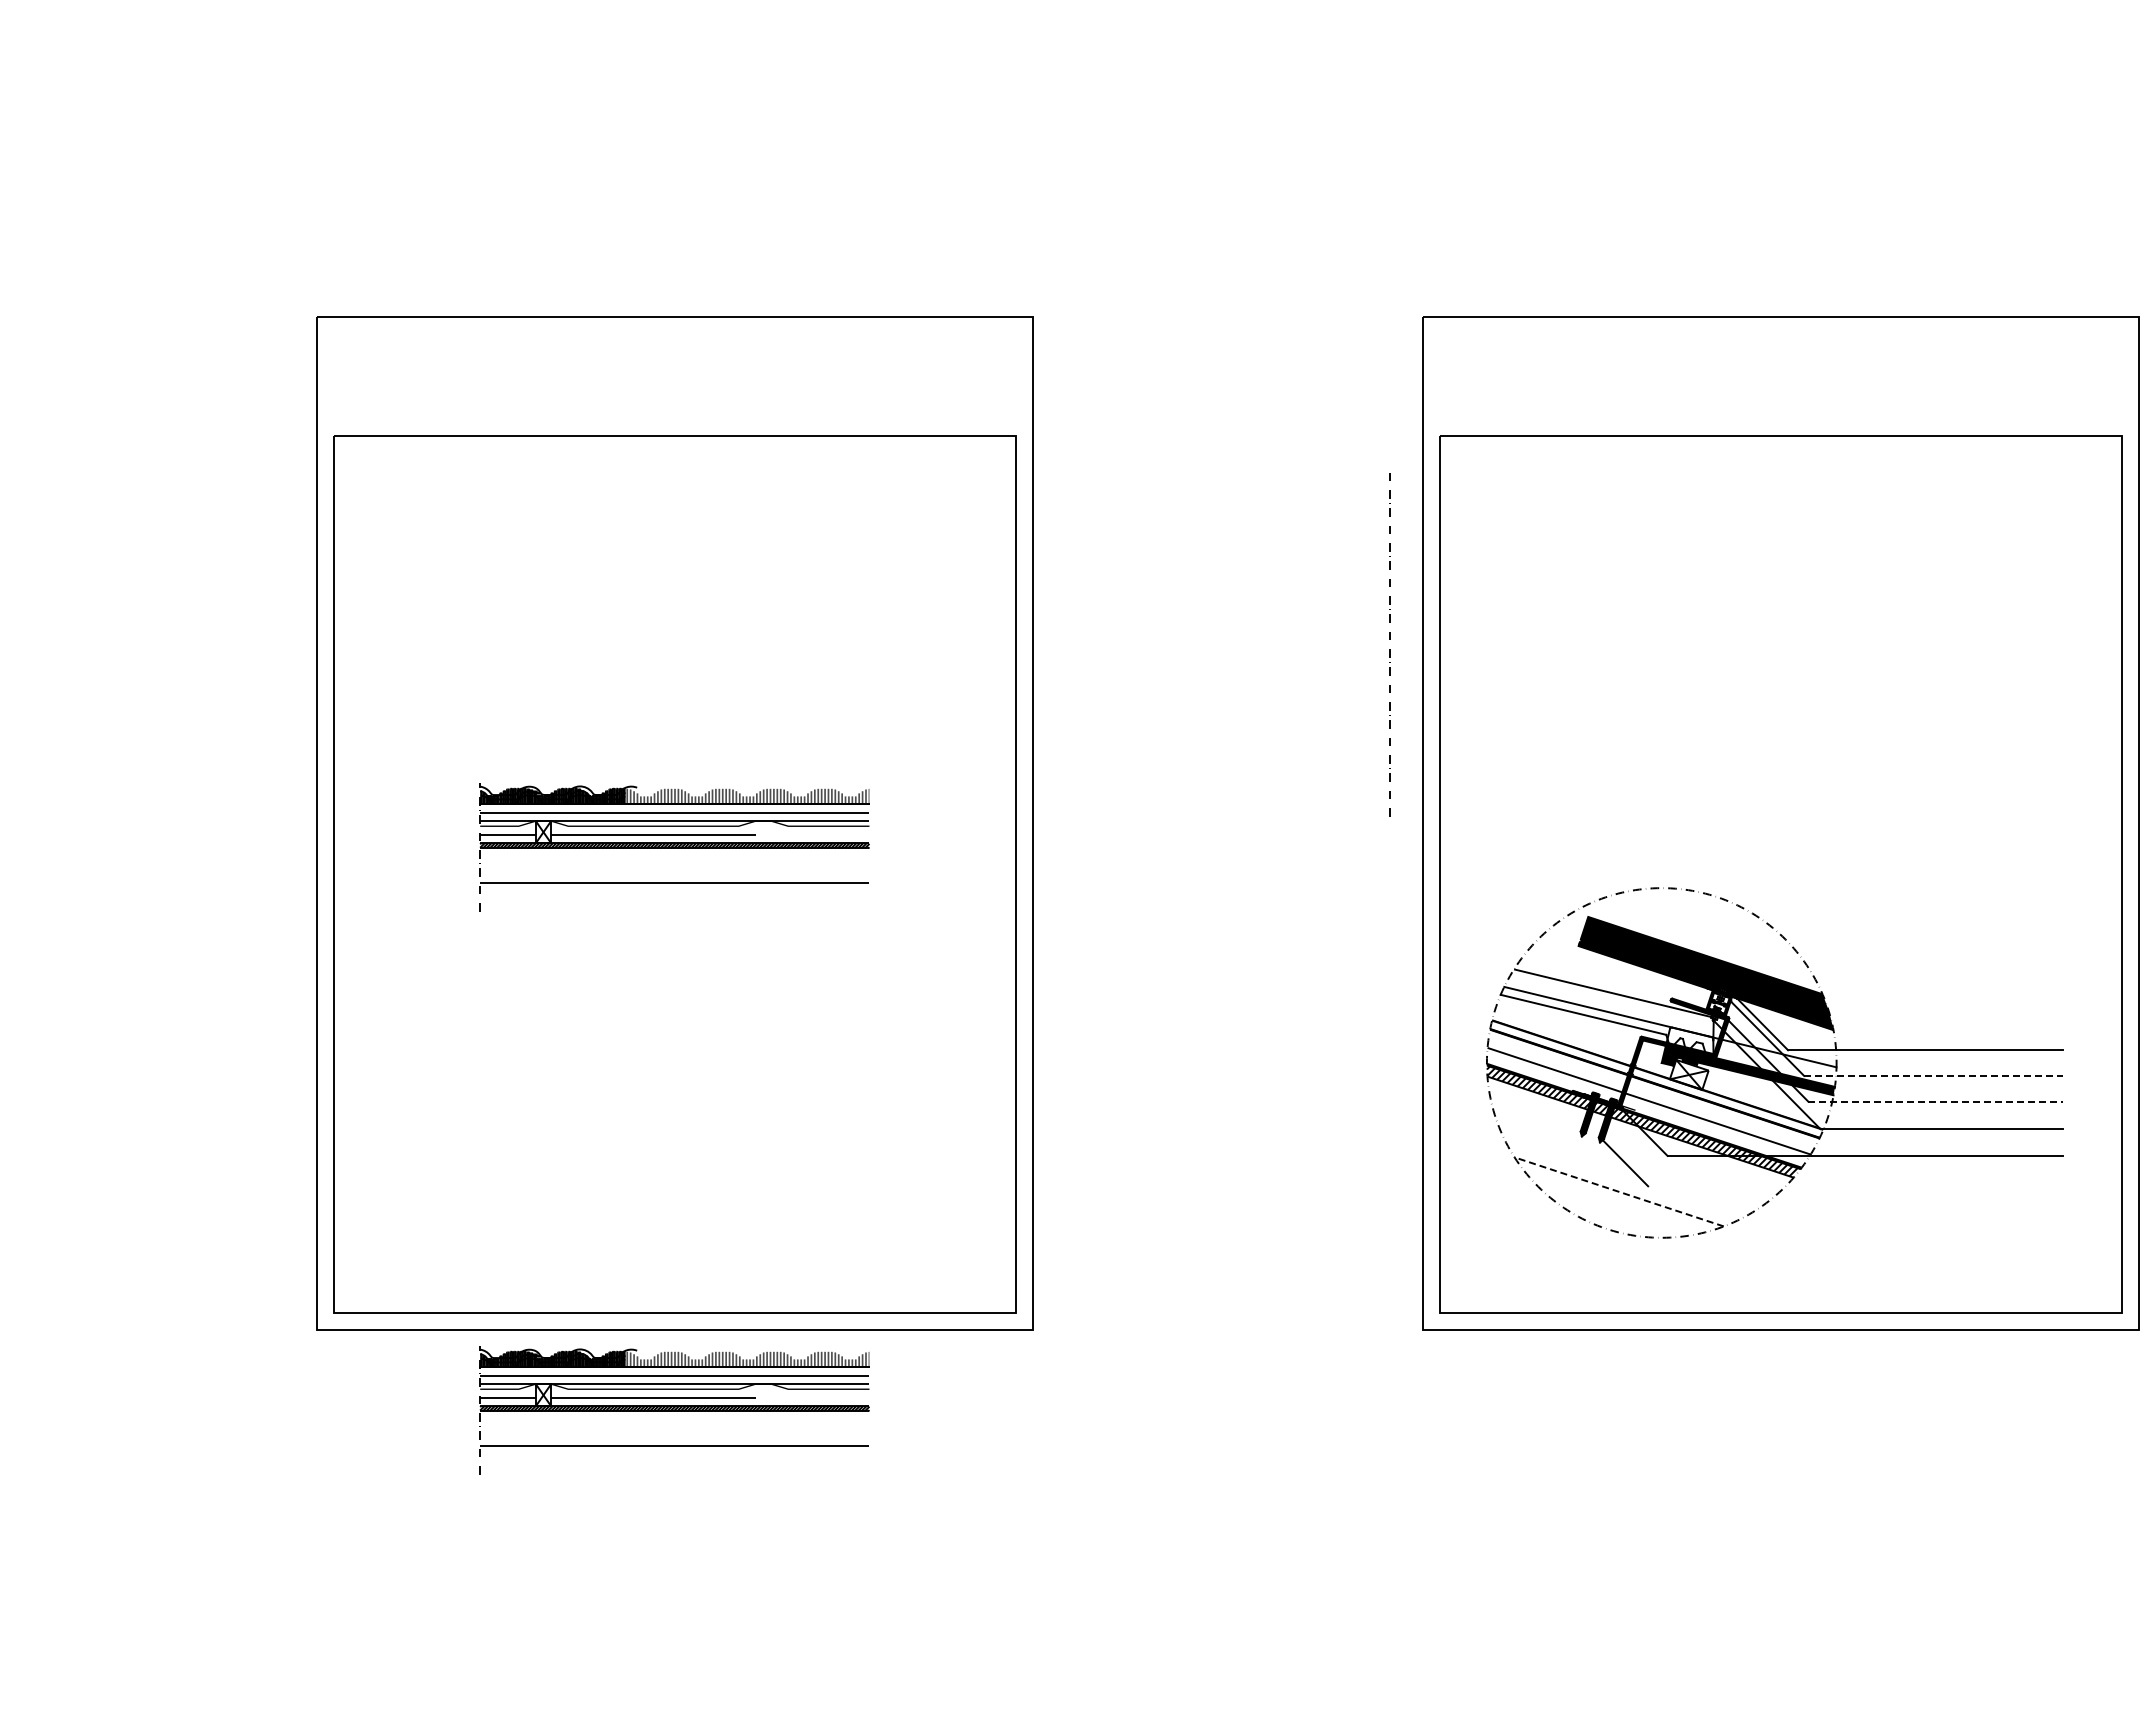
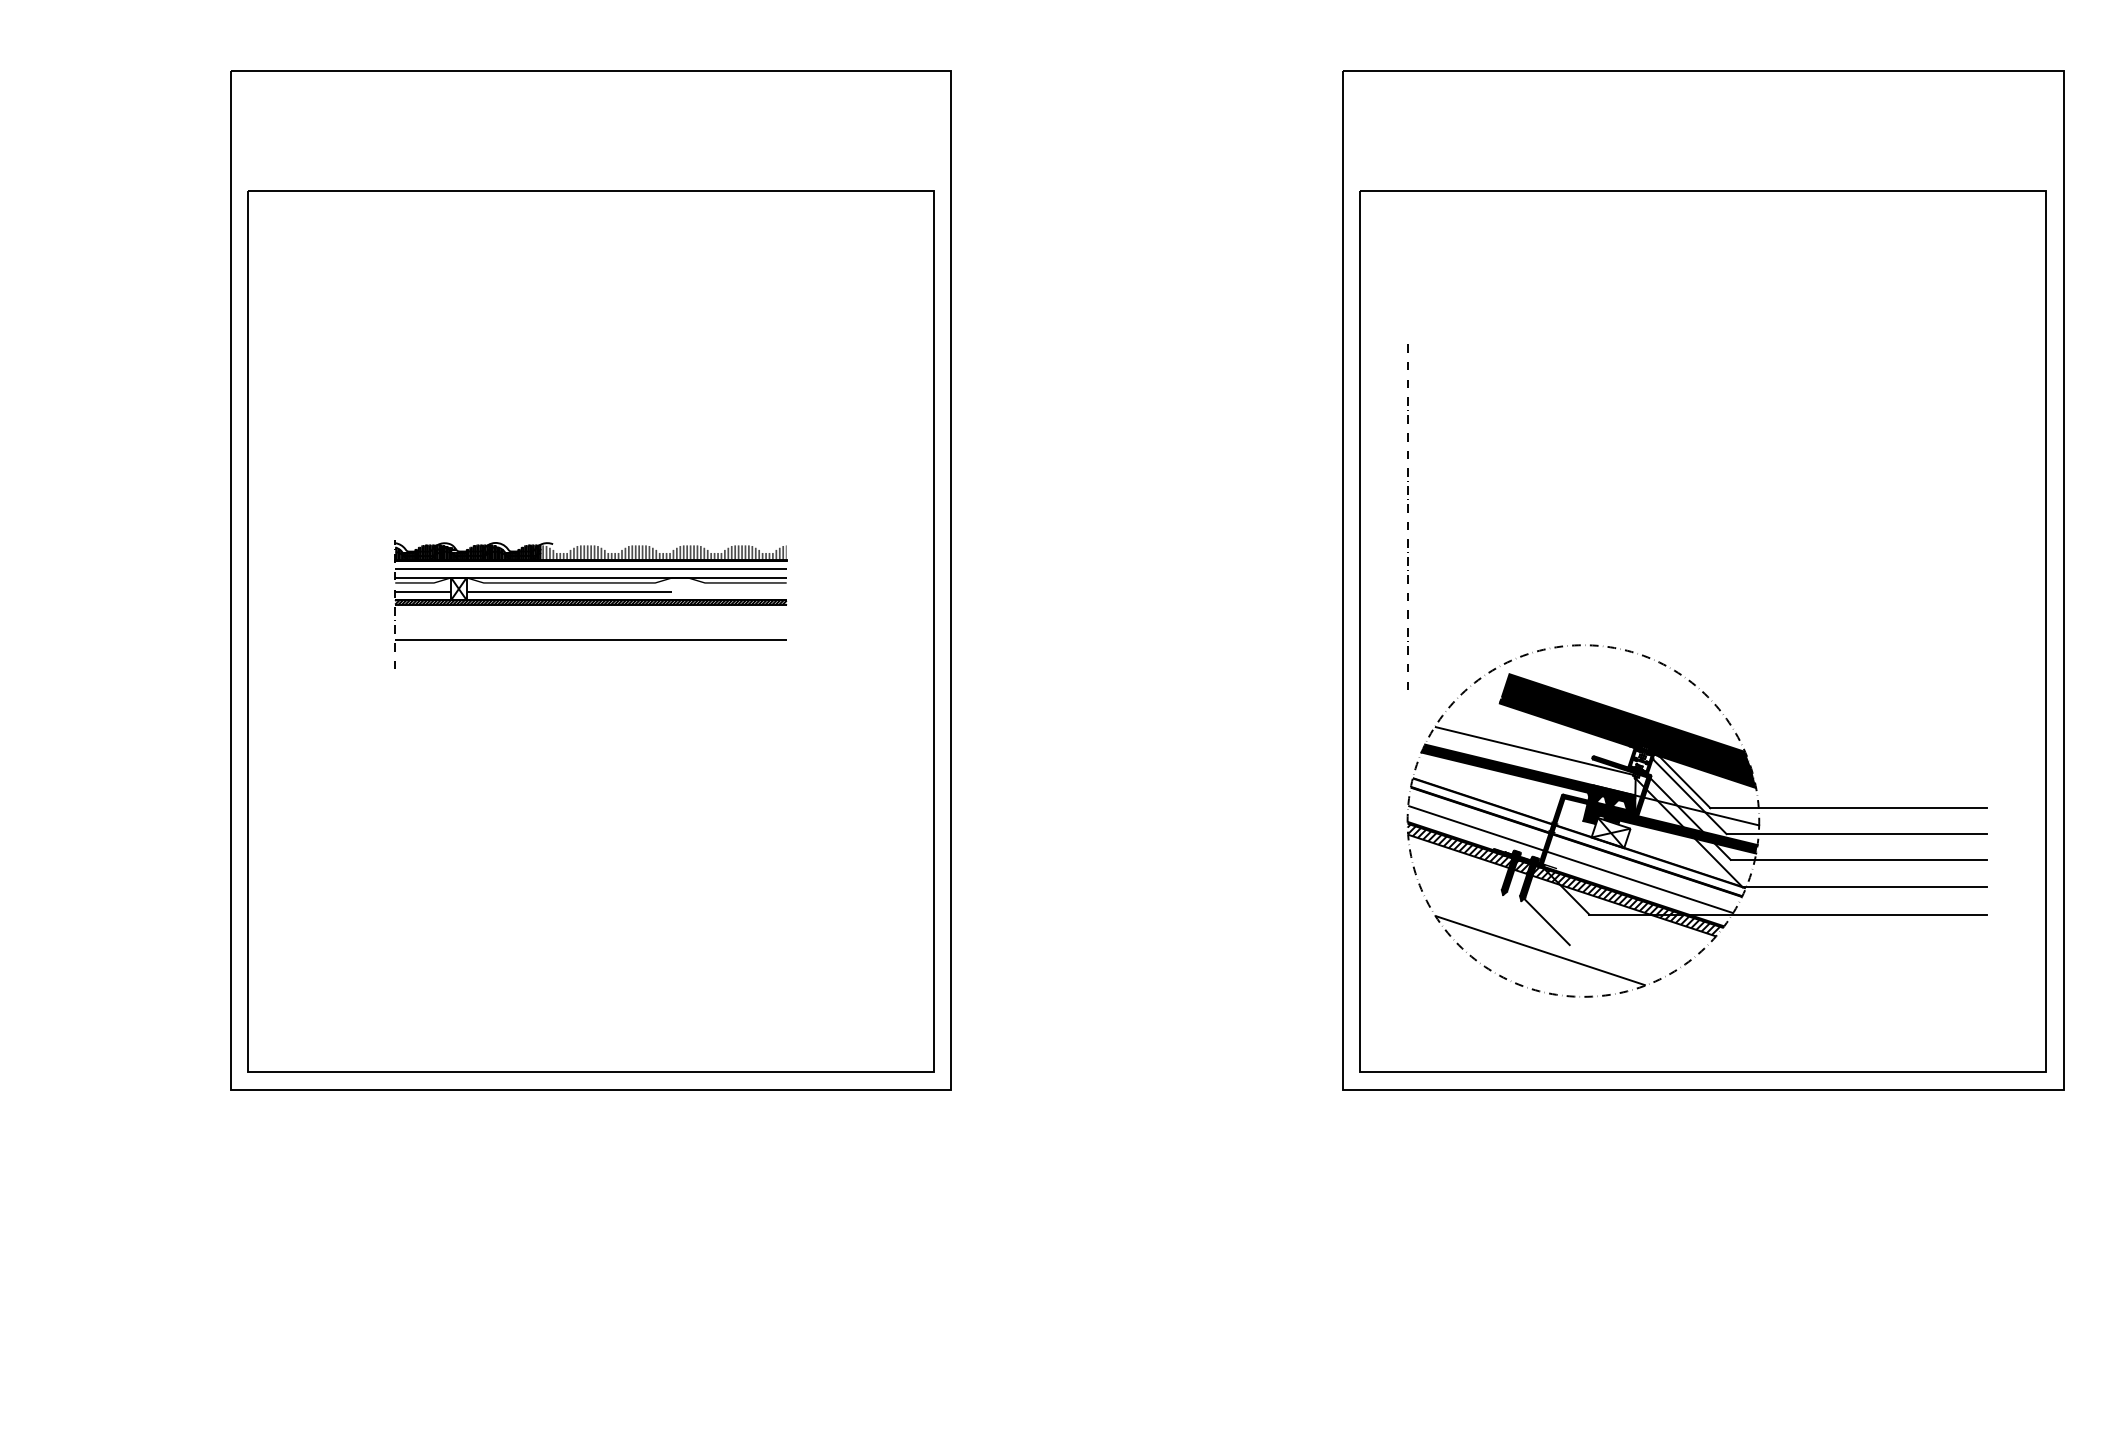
line: (1389, 639) -> (1407, 511), moved
fill: (1606, 1020) -> (1527, 778), added
line: (1933, 1075) -> (1856, 833), dashed -> solid
line: (1935, 1101) -> (1858, 859), dashed -> solid
line: (1618, 1191) -> (1539, 950), dashed -> solid
part: (674, 1410) -> (590, 1170), removed

